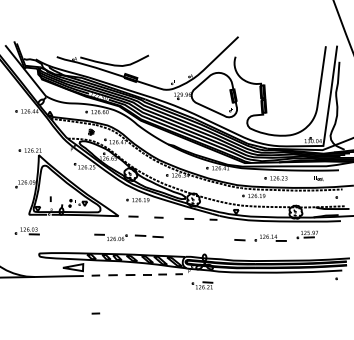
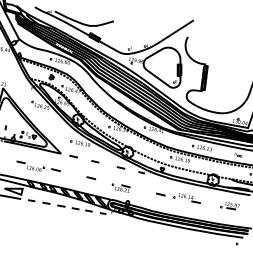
part: (306, 234) -> (229, 205), moved
part: (120, 236) -> (38, 167), moved
part: (202, 285) -> (120, 187), moved
line: (95, 313) -> (24, 233), removed

